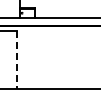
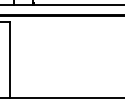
line: (16, 60) -> (9, 60), dashed -> solid

